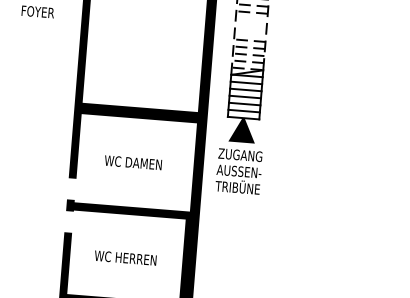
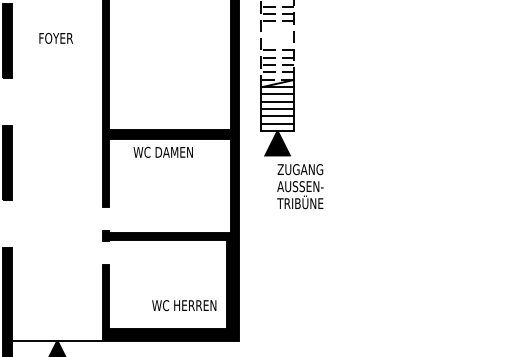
text: (132, 161) -> (162, 151), moved
text: (239, 171) -> (300, 186), moved
text: (125, 258) -> (184, 305), moved

